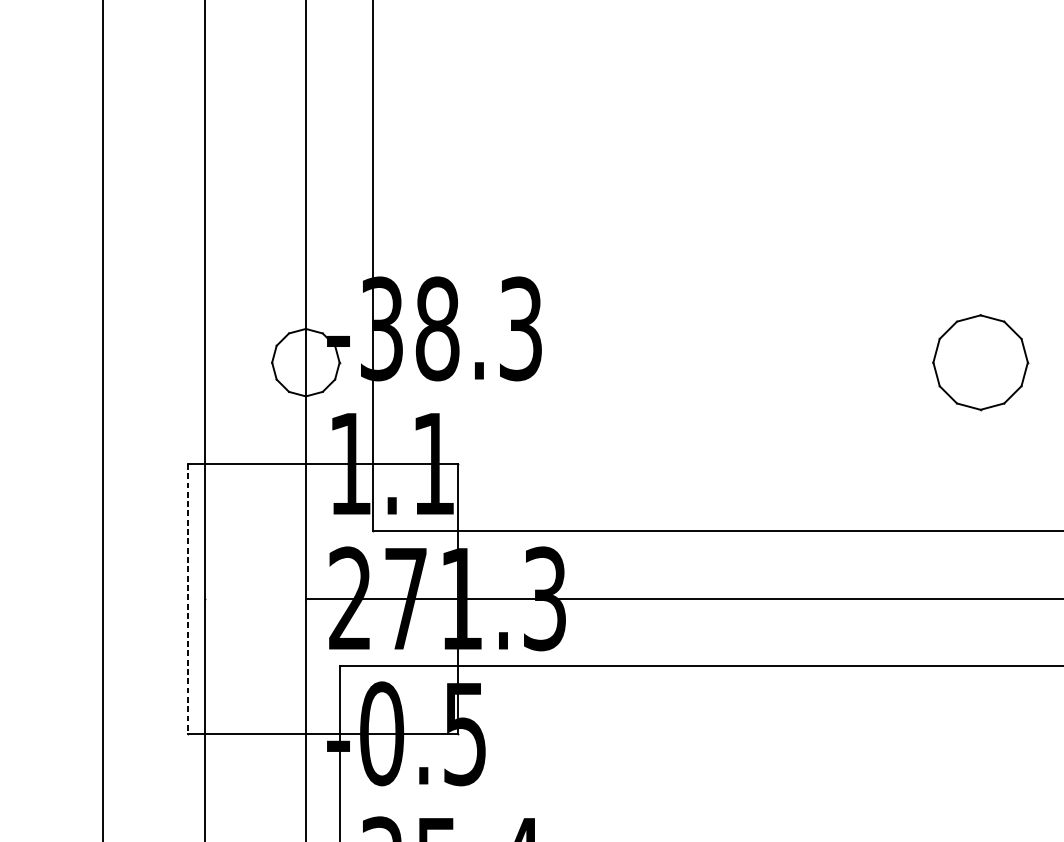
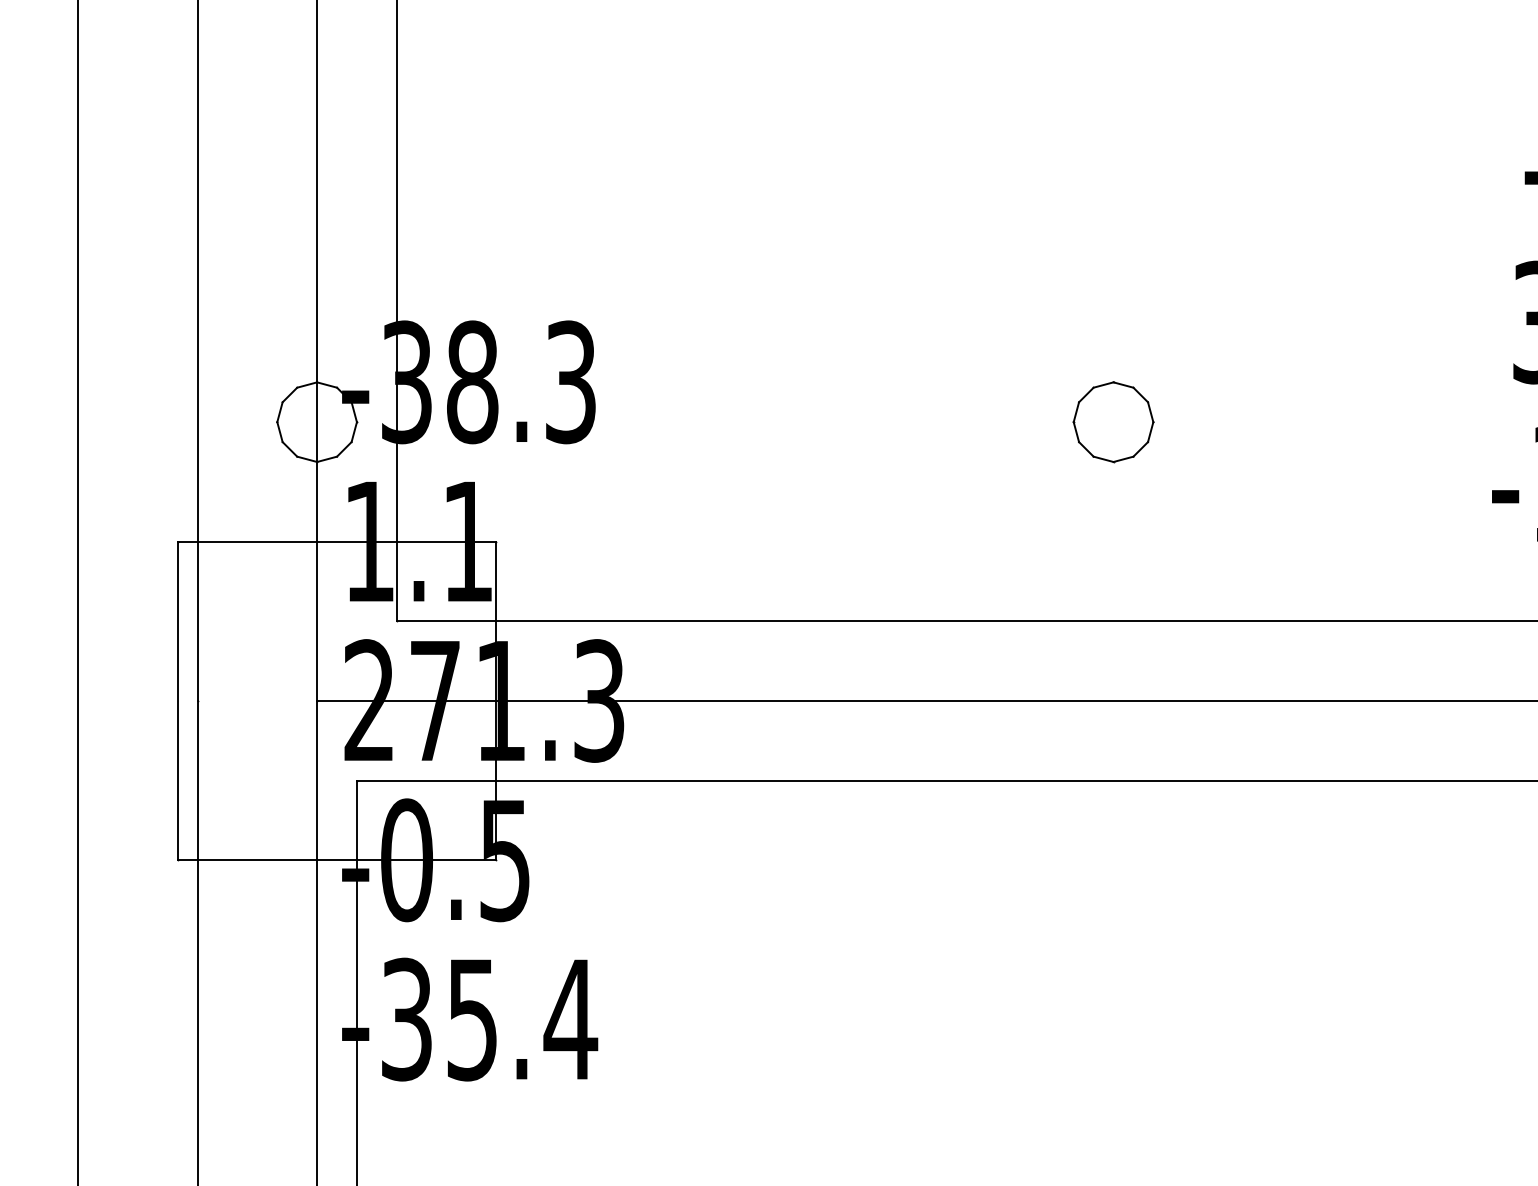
part: (980, 362) -> (1113, 422), size x0.71
line: (187, 599) -> (177, 701), dashed -> solid

